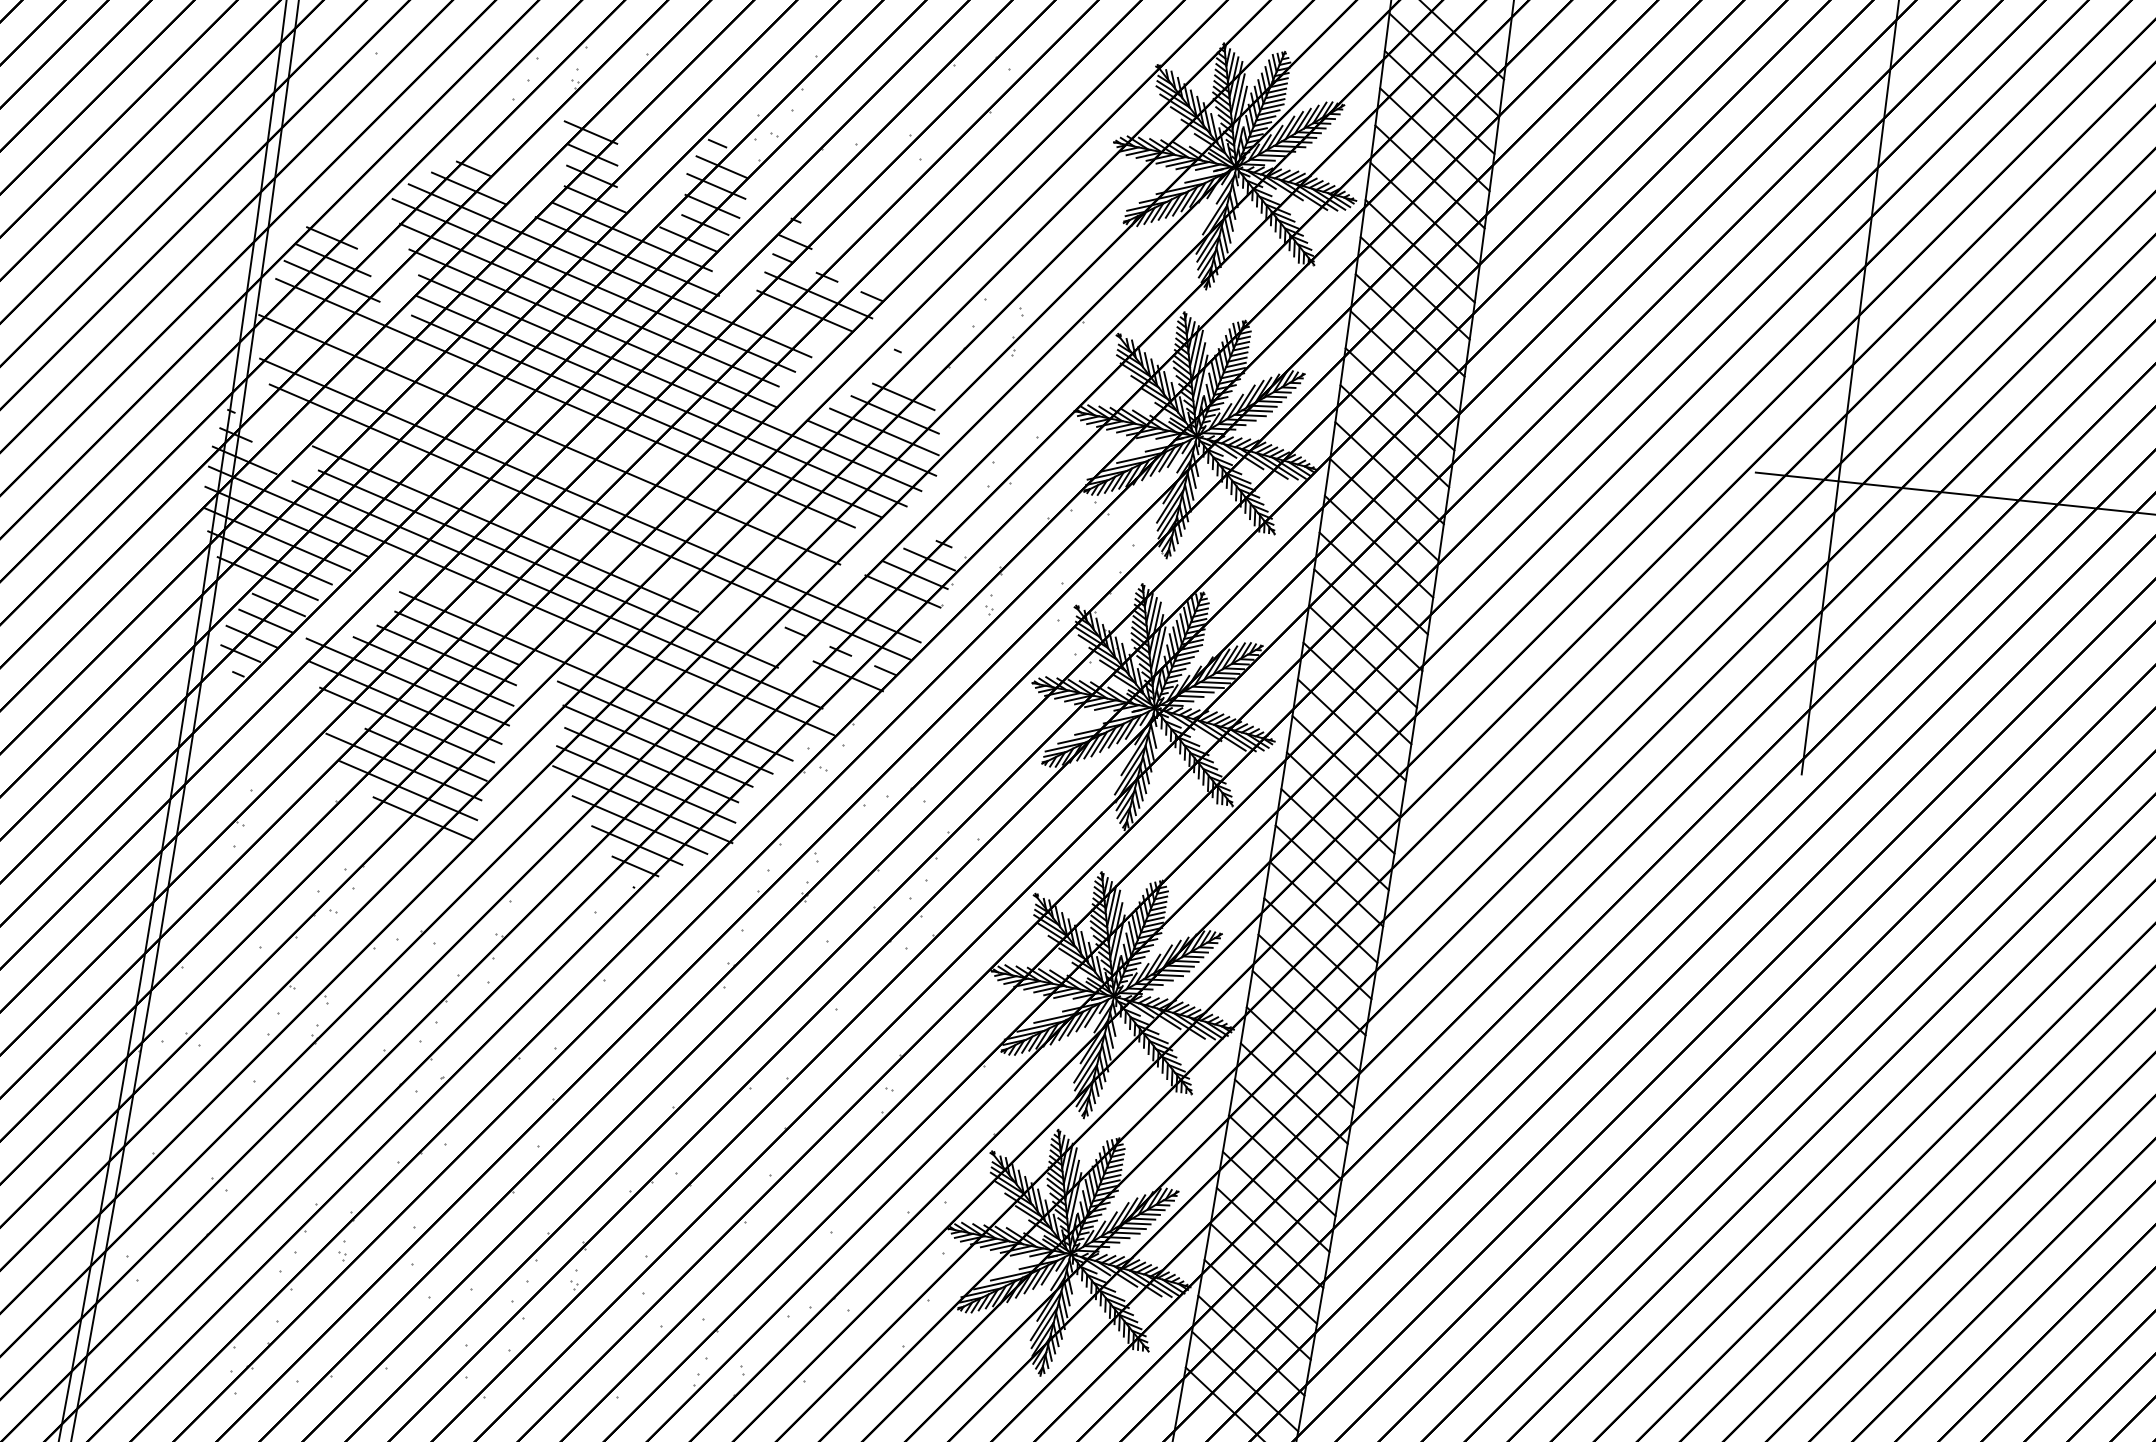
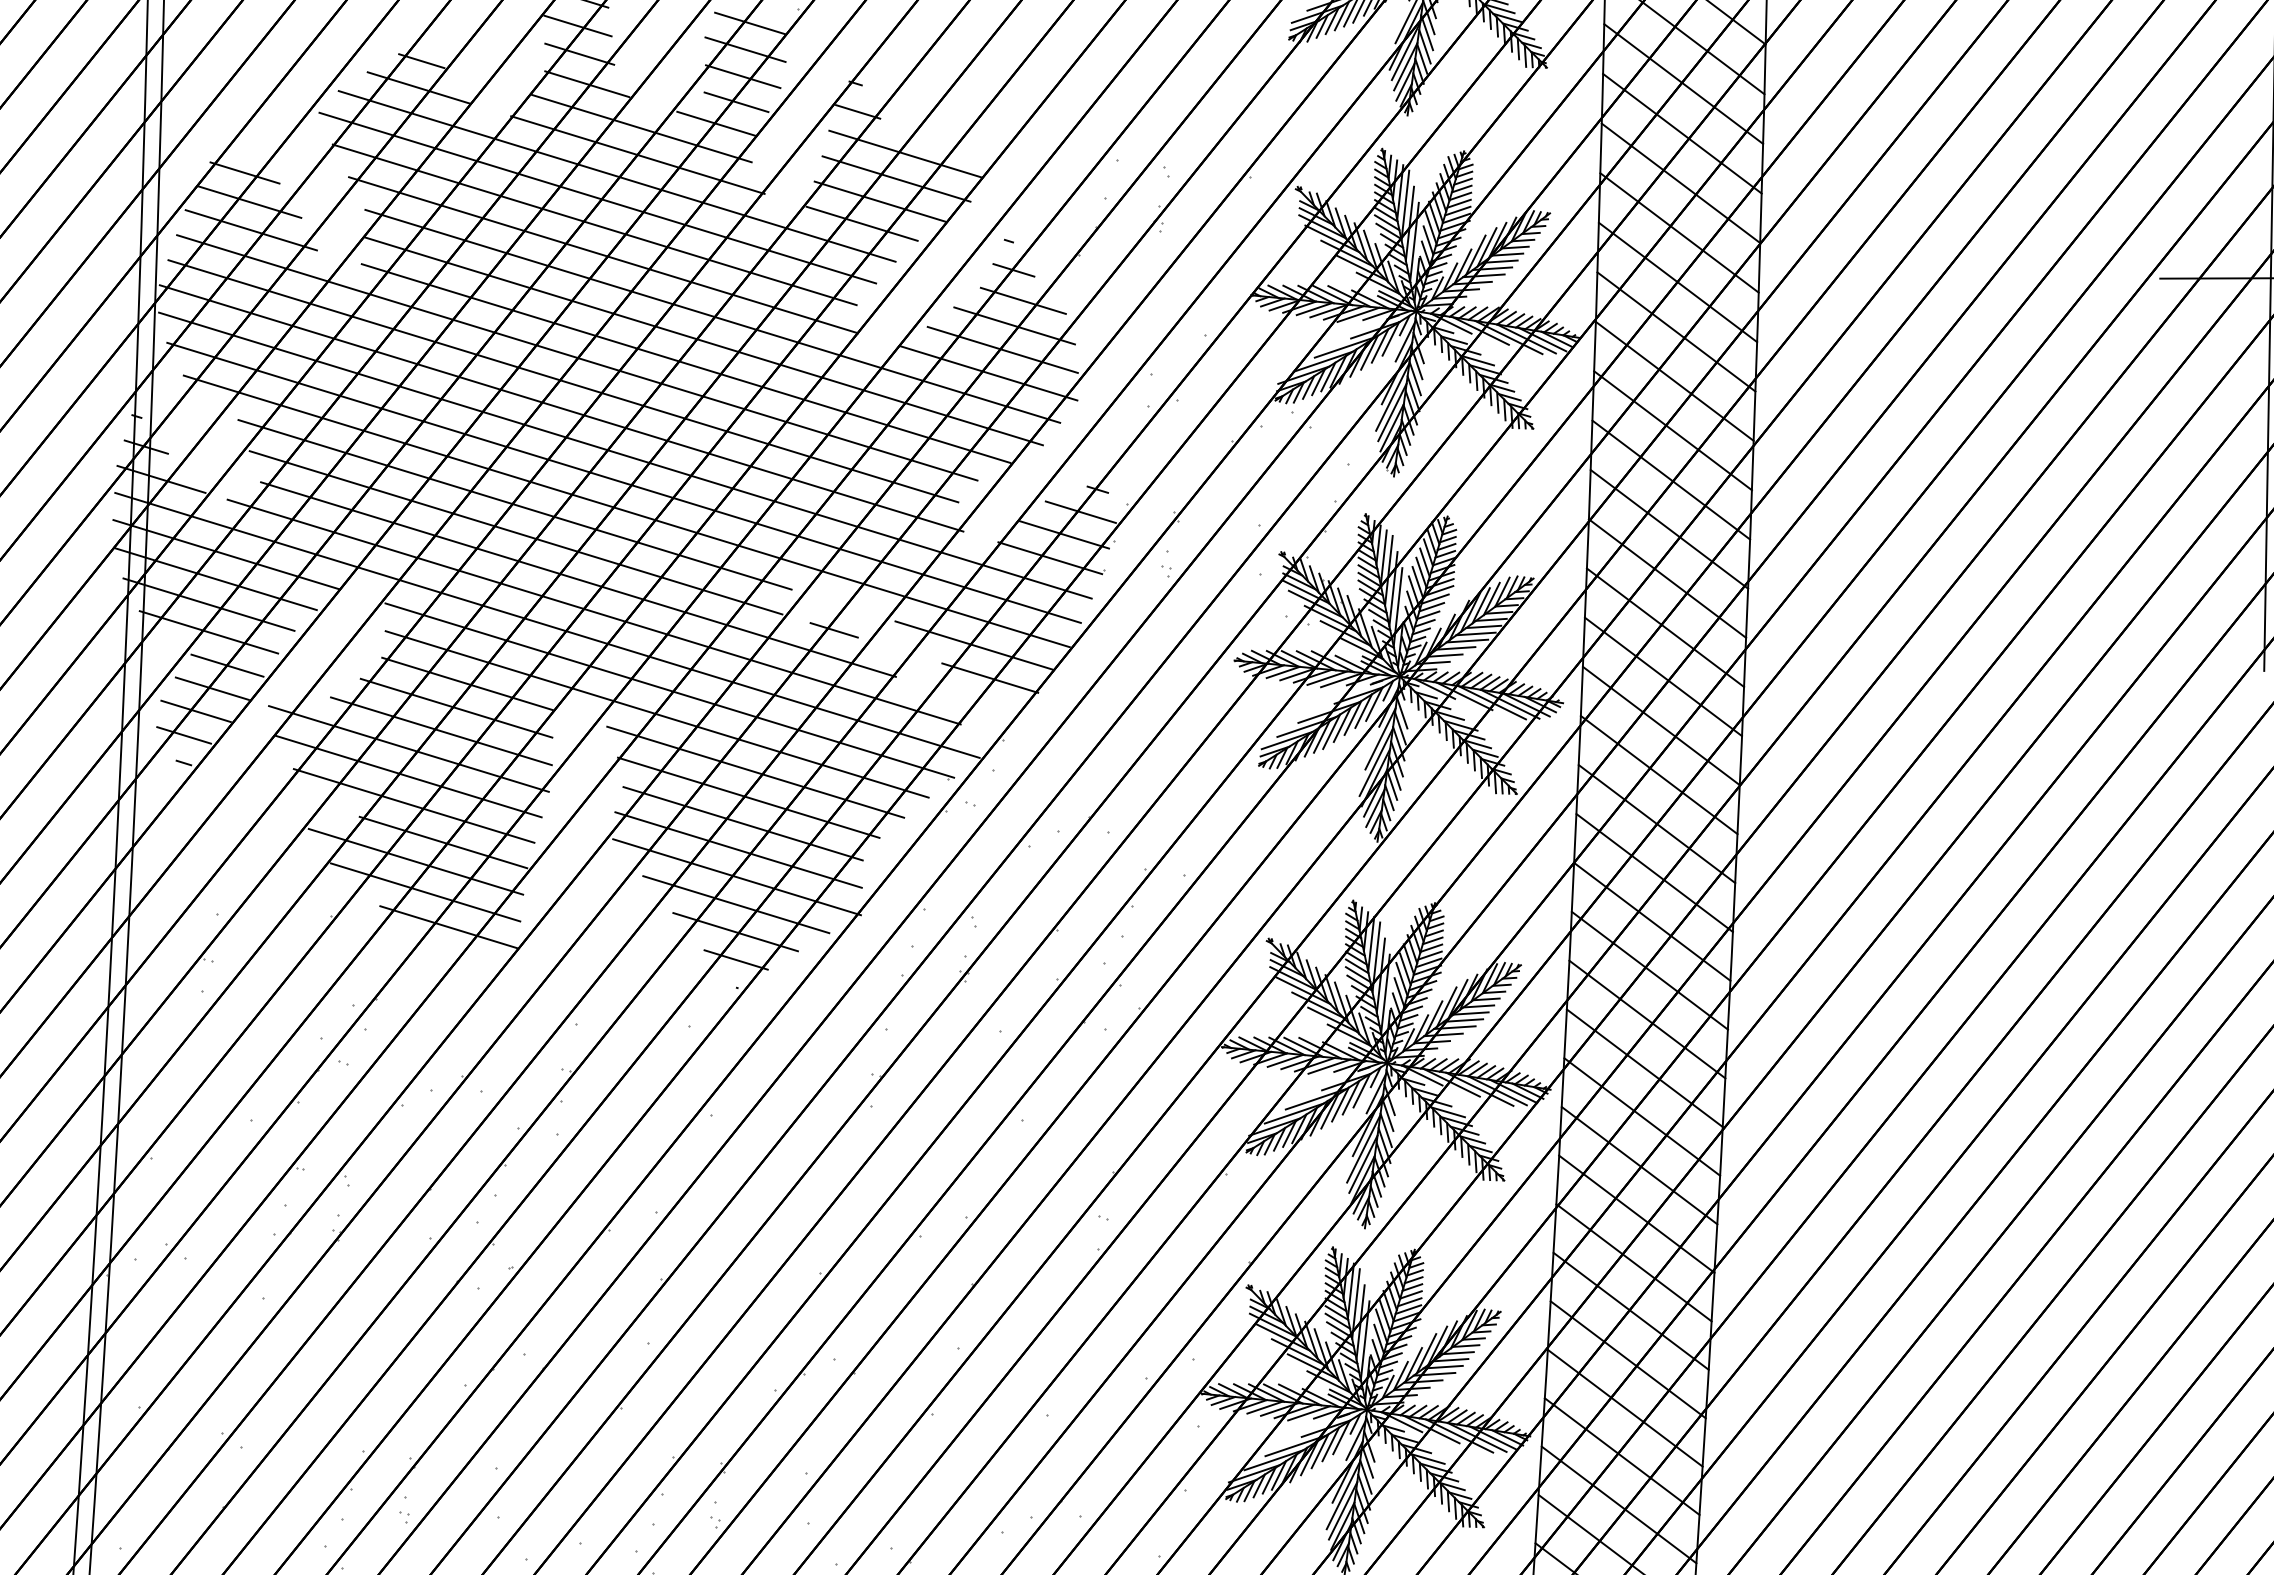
line: (827, 277) -> (905, 154), dashed -> solid
line: (789, 325) -> (862, 222), added
line: (898, 372) -> (1012, 269), added
line: (552, 419) -> (562, 381), added
line: (593, 480) -> (625, 455), added
line: (506, 507) -> (514, 504), added
line: (735, 627) -> (834, 629), added
line: (838, 650) -> (973, 645), dashed -> solid
line: (607, 659) -> (669, 690), added

